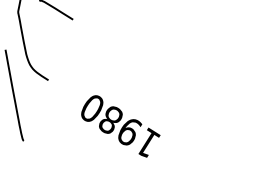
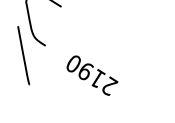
text: (130, 131) -> (98, 78), 1980 -> 2190

